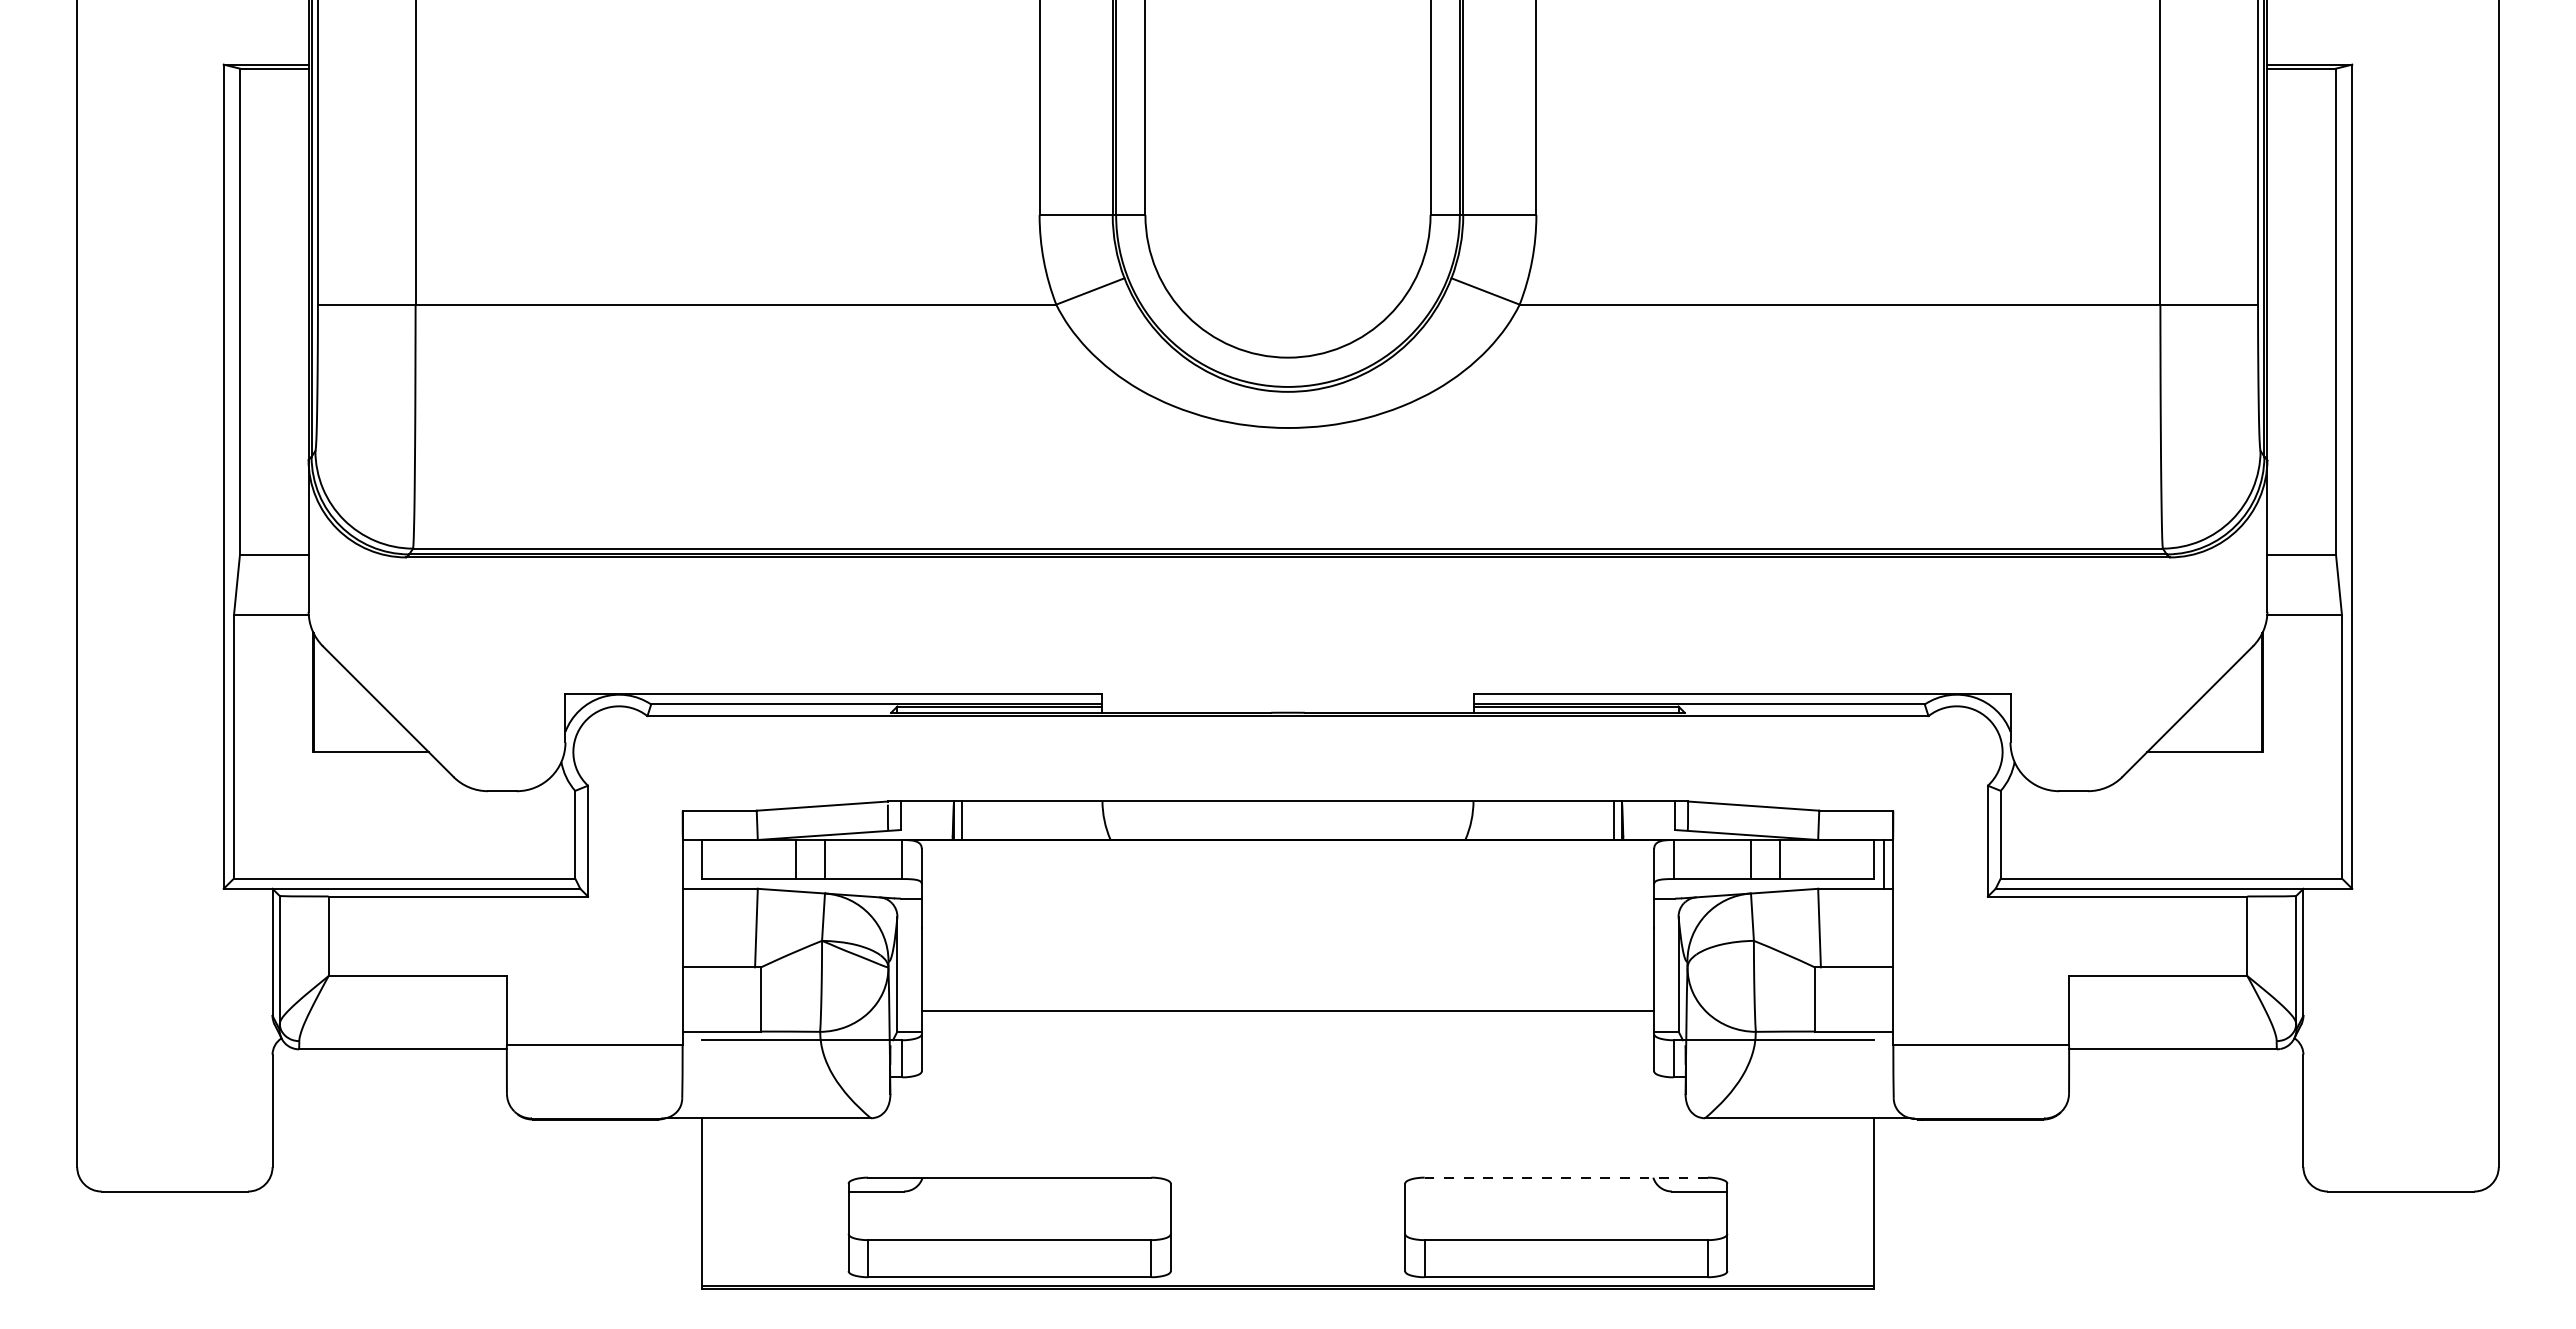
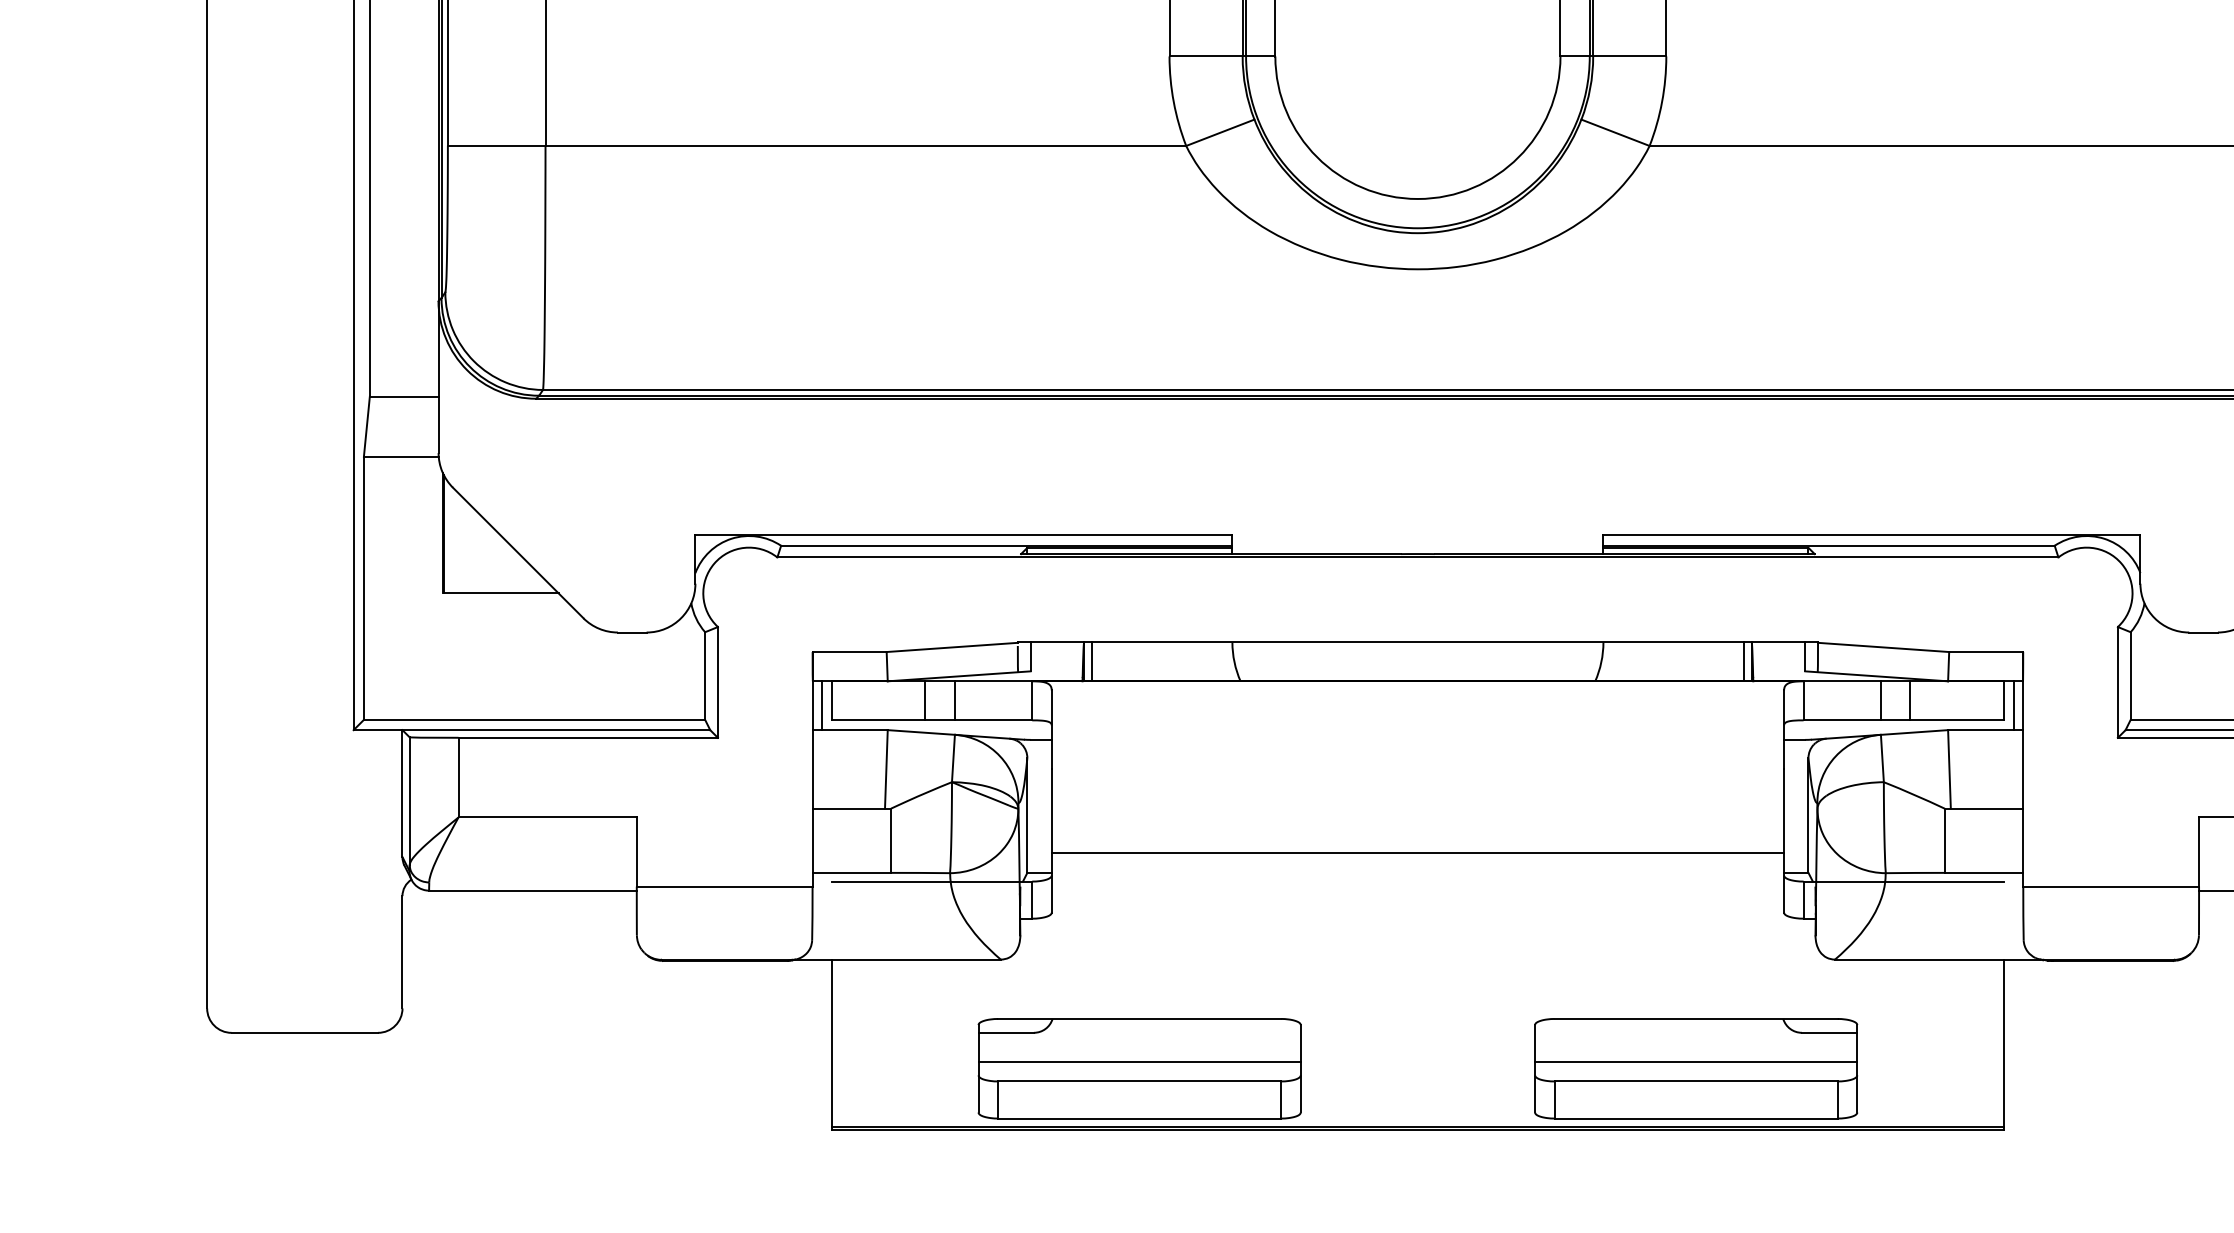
line: (692, 864) -> (822, 705), added
line: (1566, 1177) -> (1696, 1018), dashed -> solid
line: (1009, 1220) -> (1139, 1061), added
line: (1566, 1220) -> (1696, 1061), added

